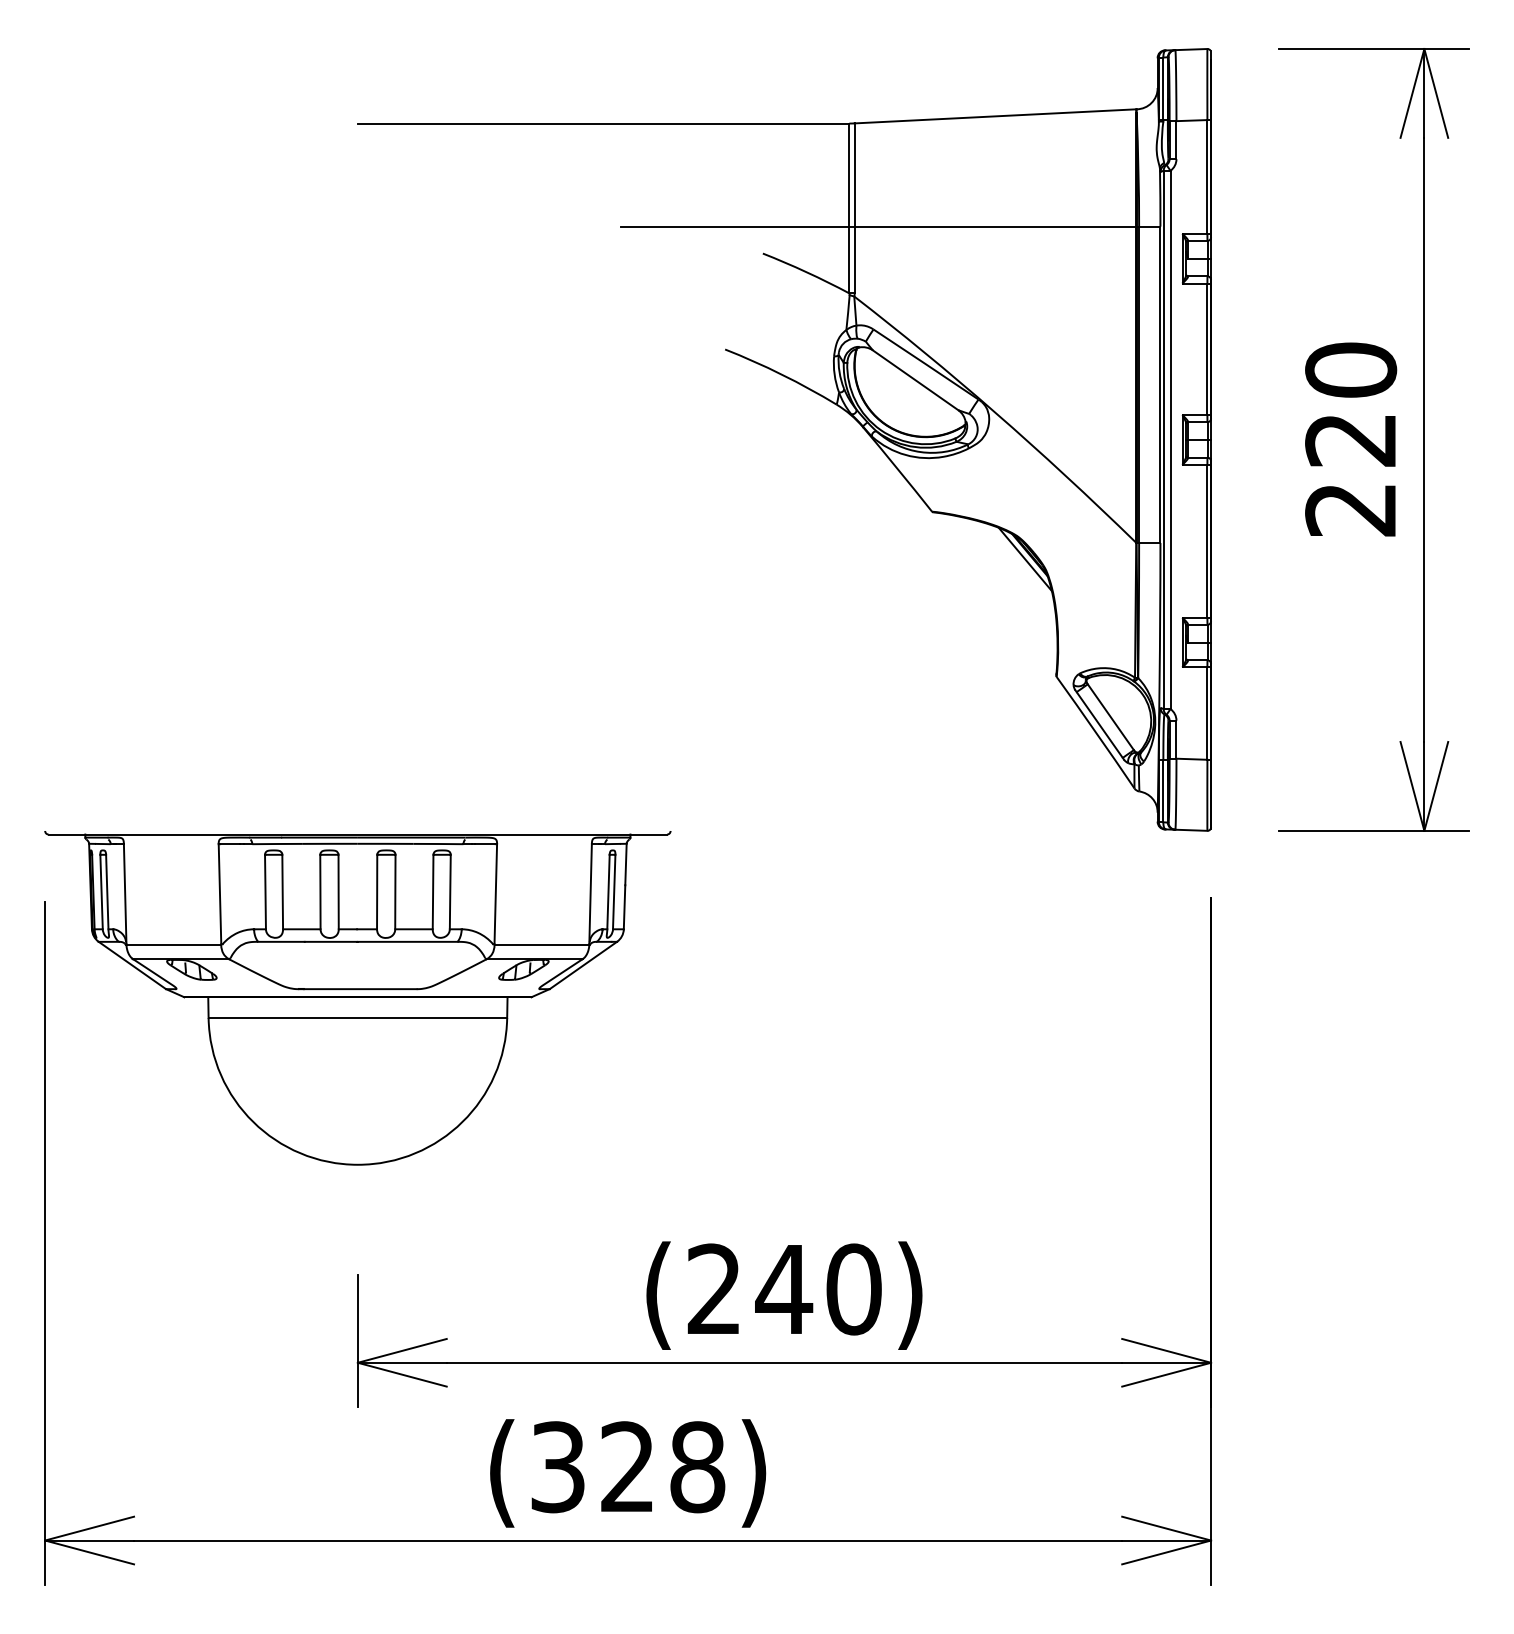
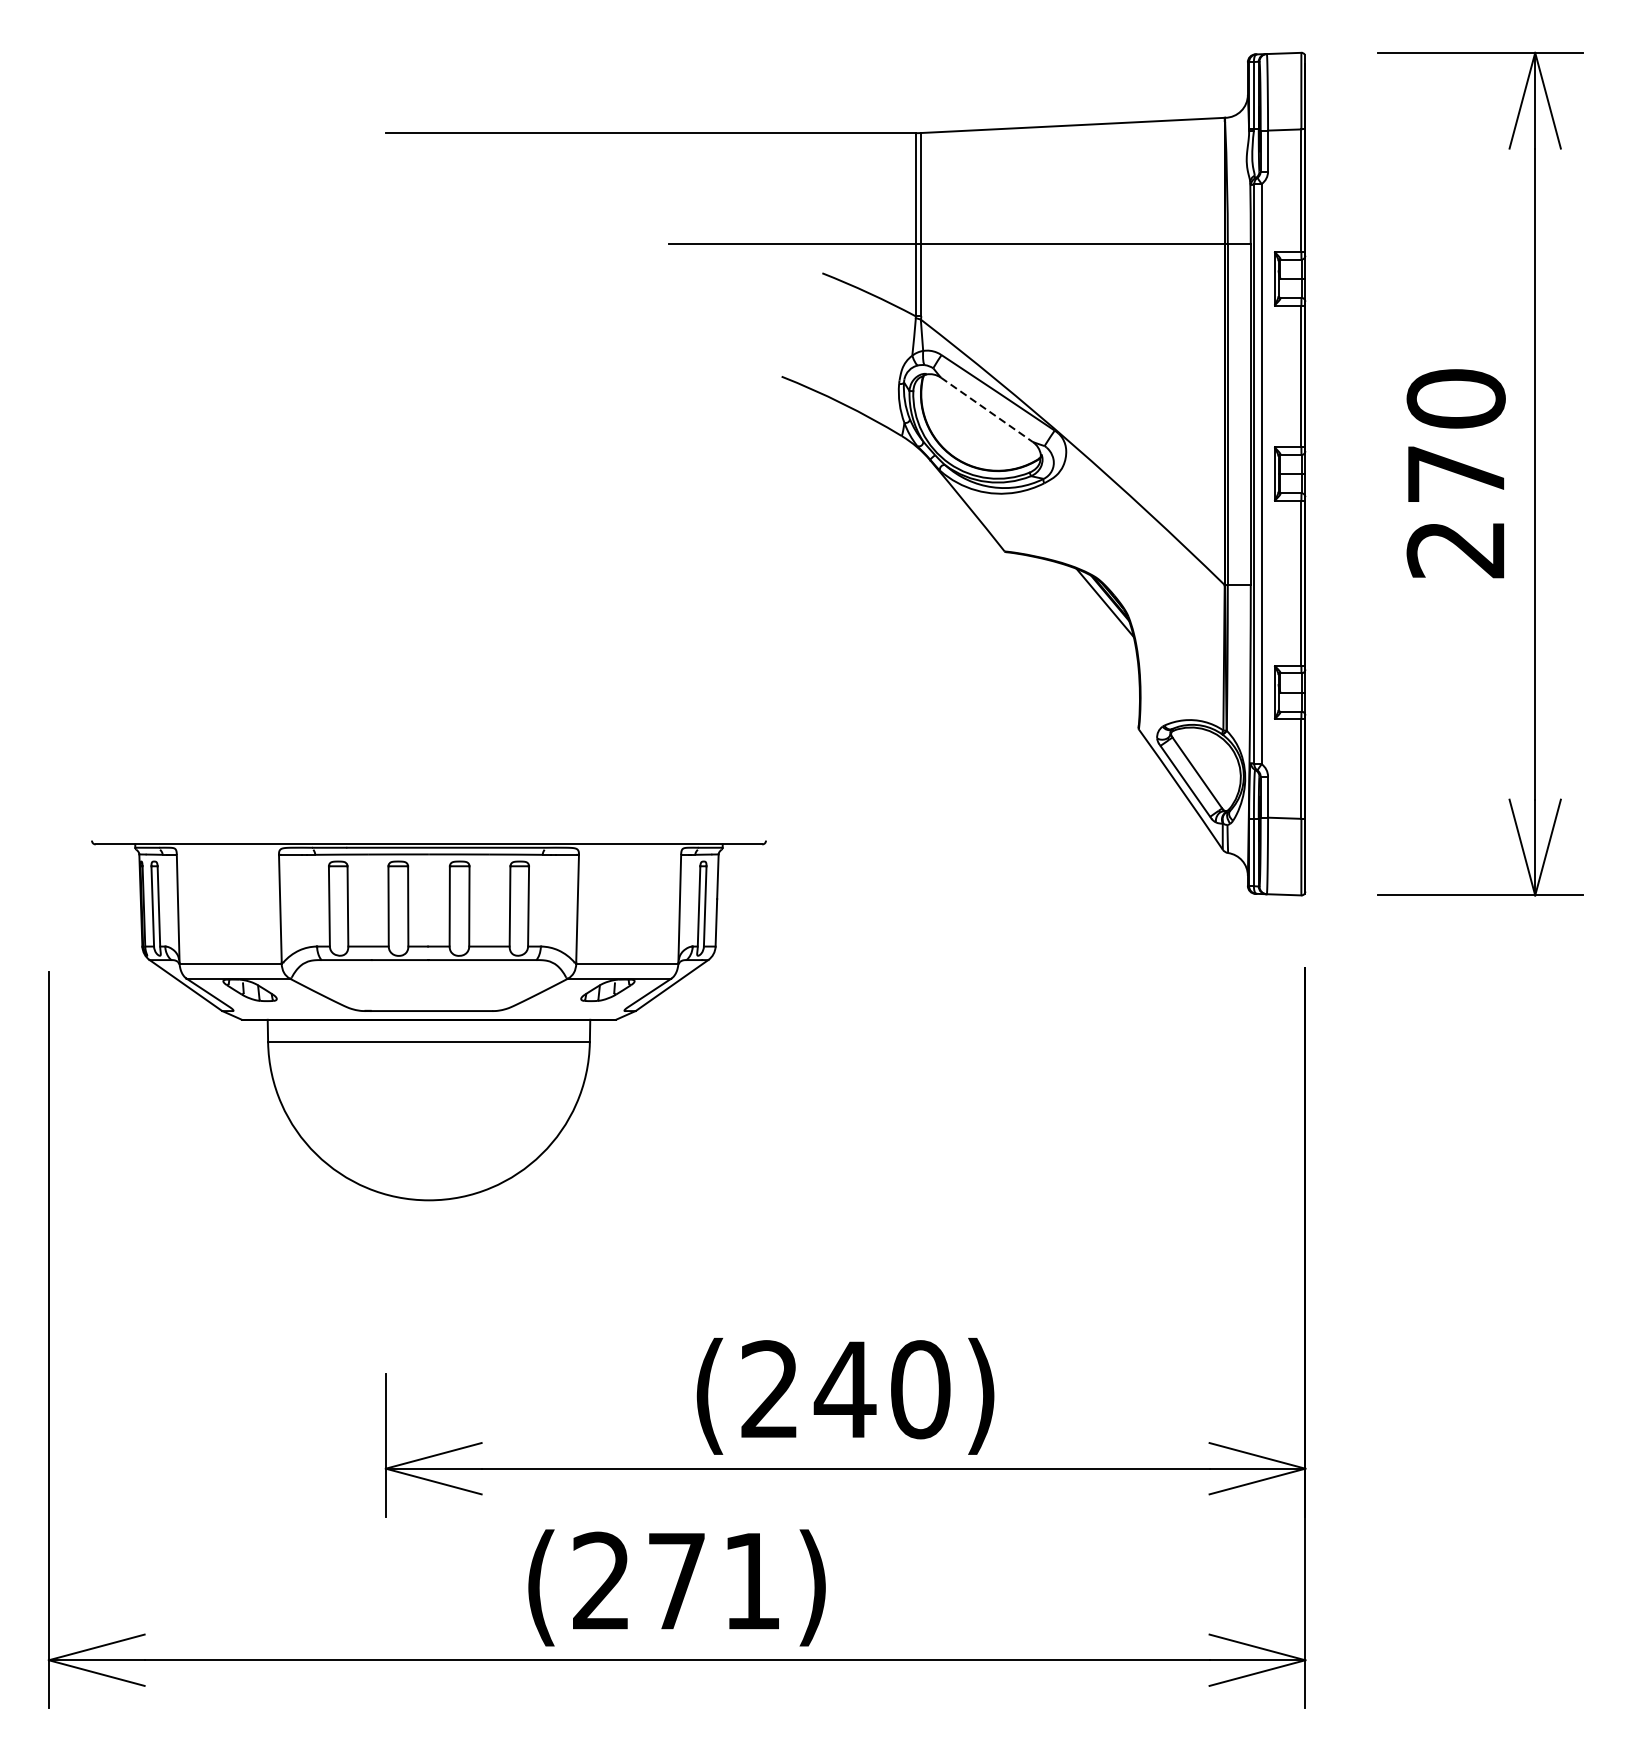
line: (916, 380) -> (987, 410), solid -> dashed
text: (1350, 440) -> (1455, 474), 220 -> 270
part: (357, 998) -> (428, 1021), moved
text: (628, 1467) -> (677, 1581), (328) -> (271)

